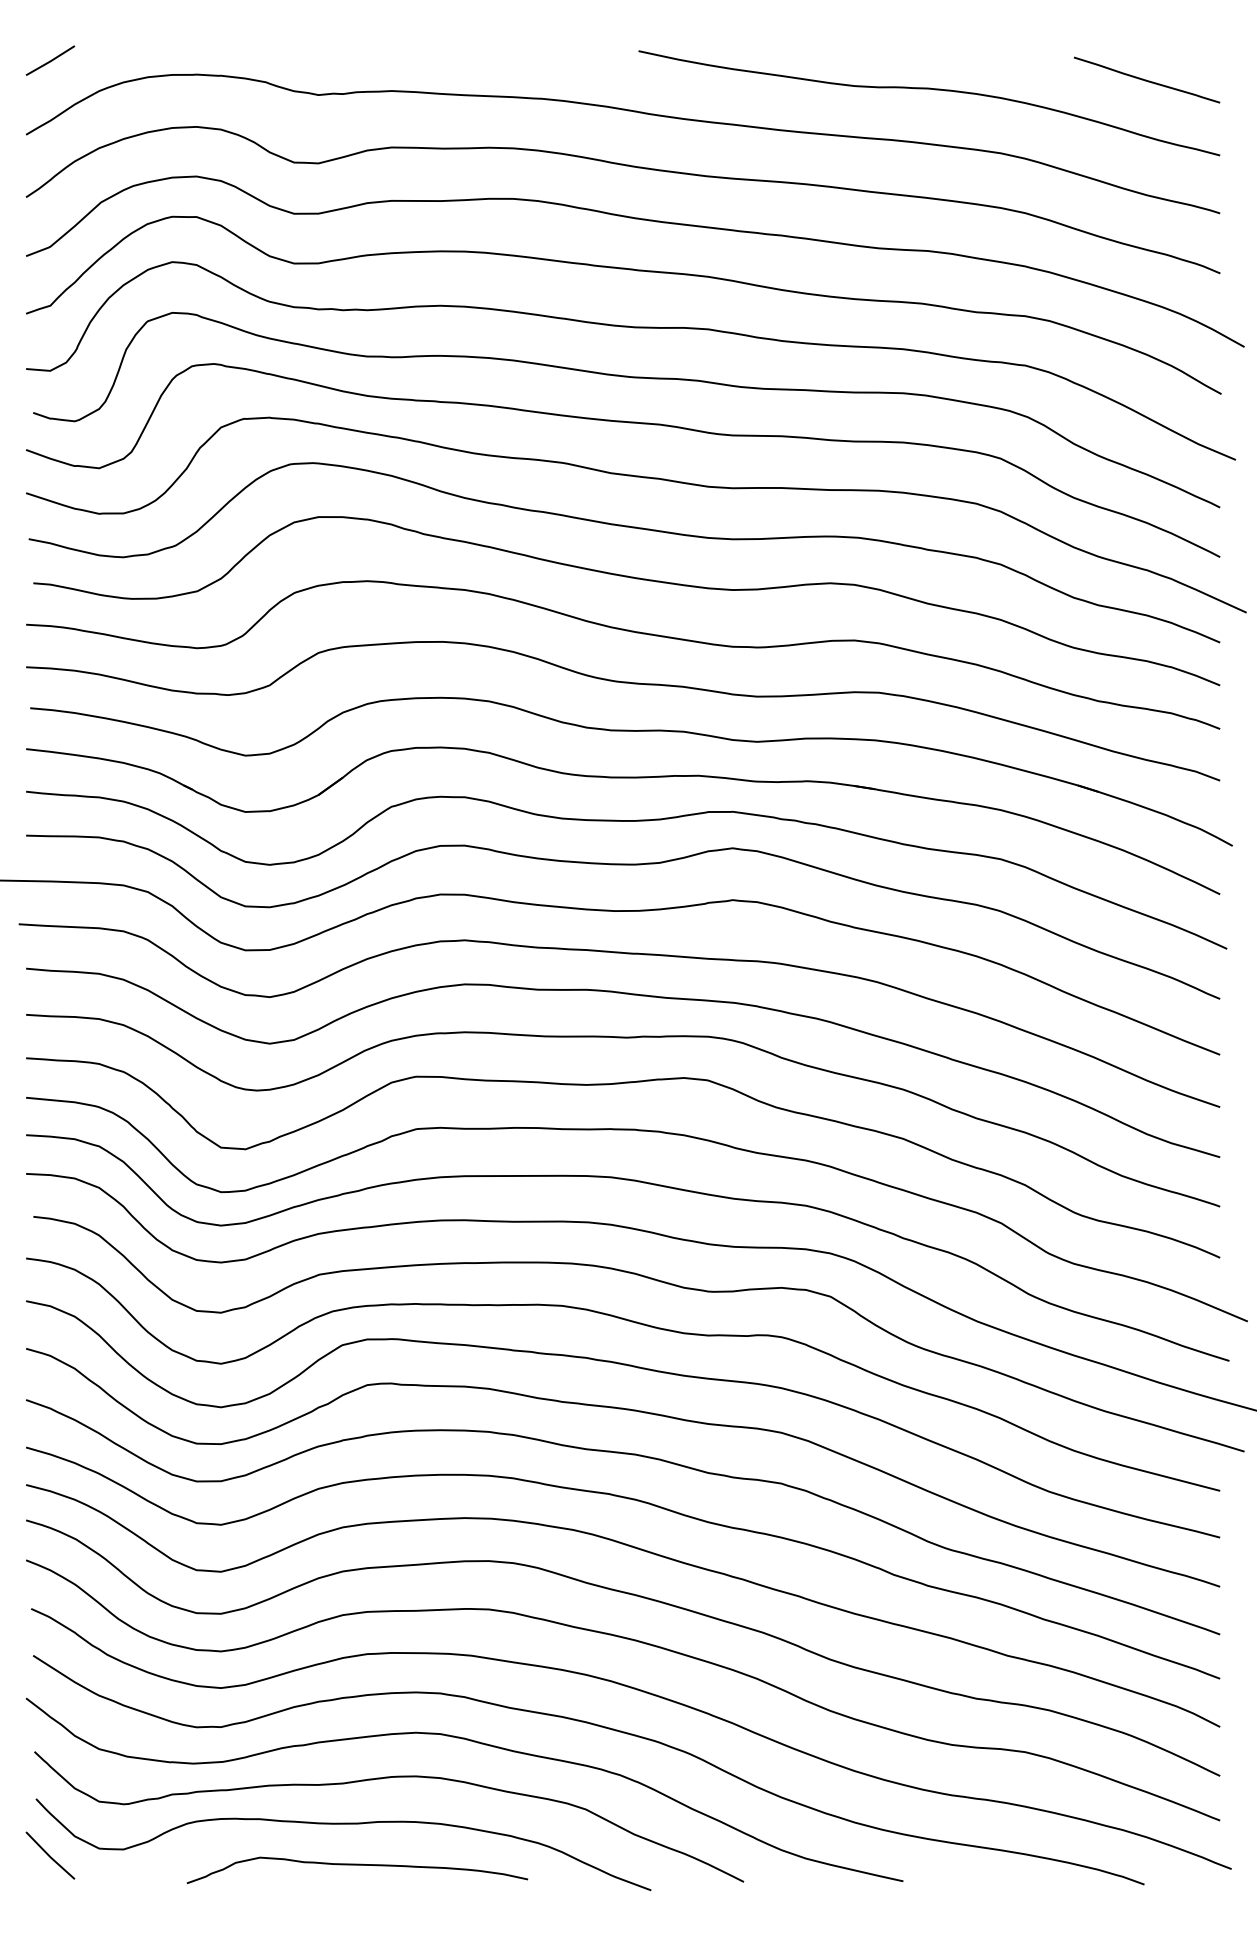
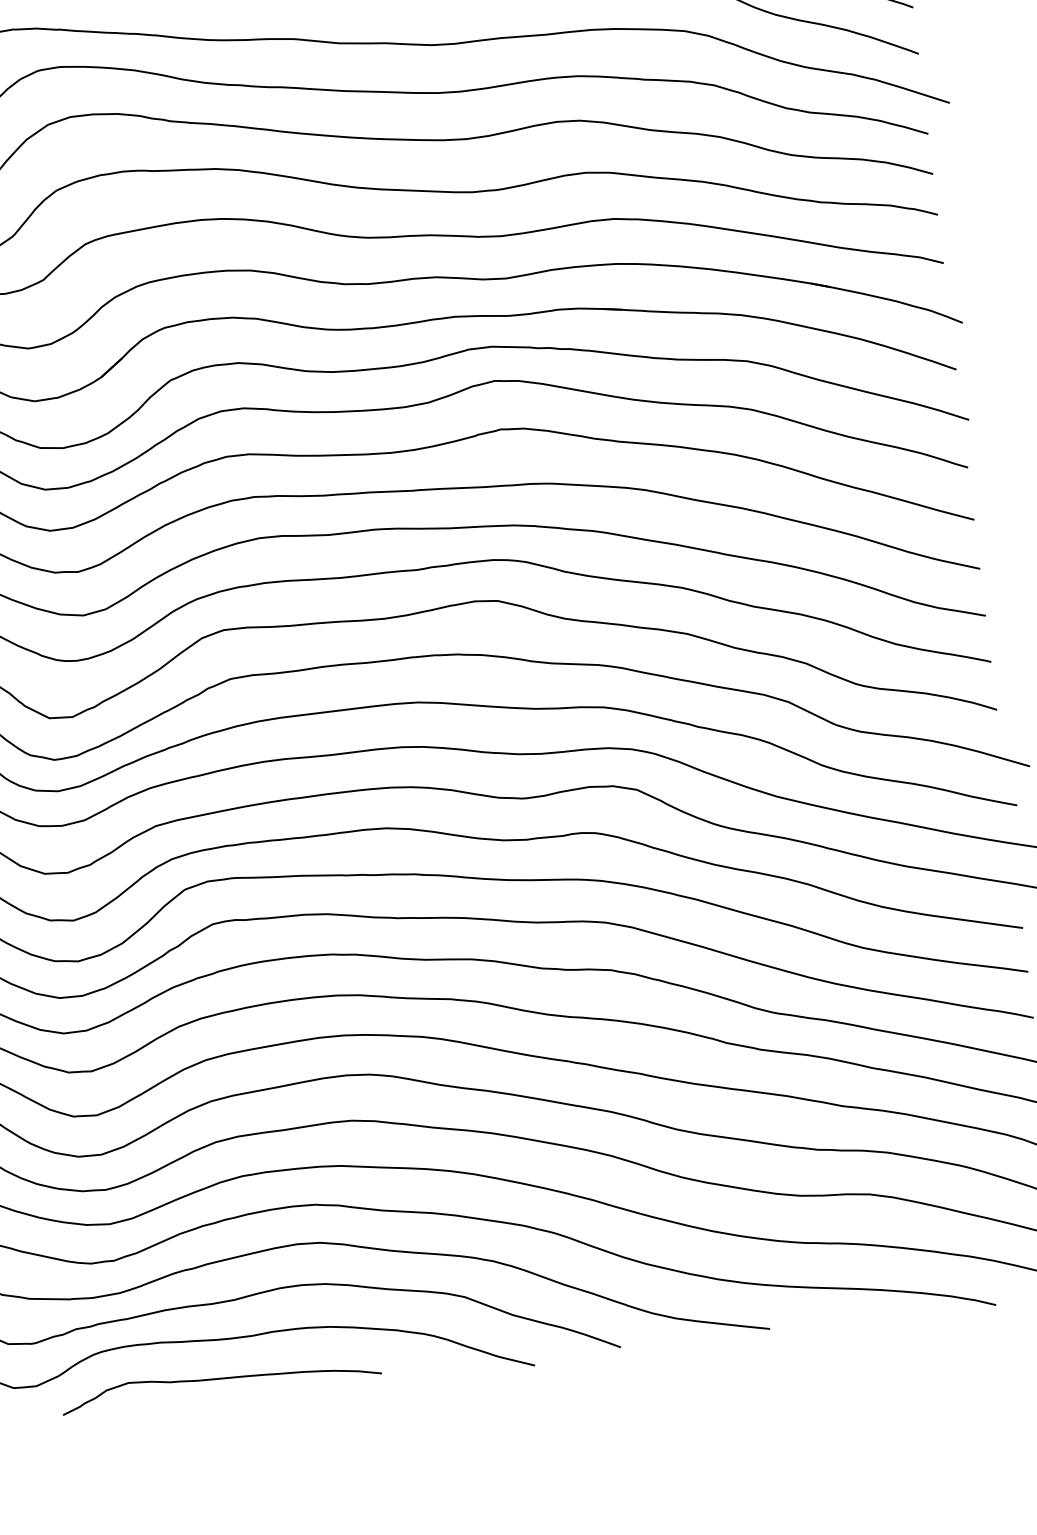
curve: (357, 1865) -> (220, 1379), moved

